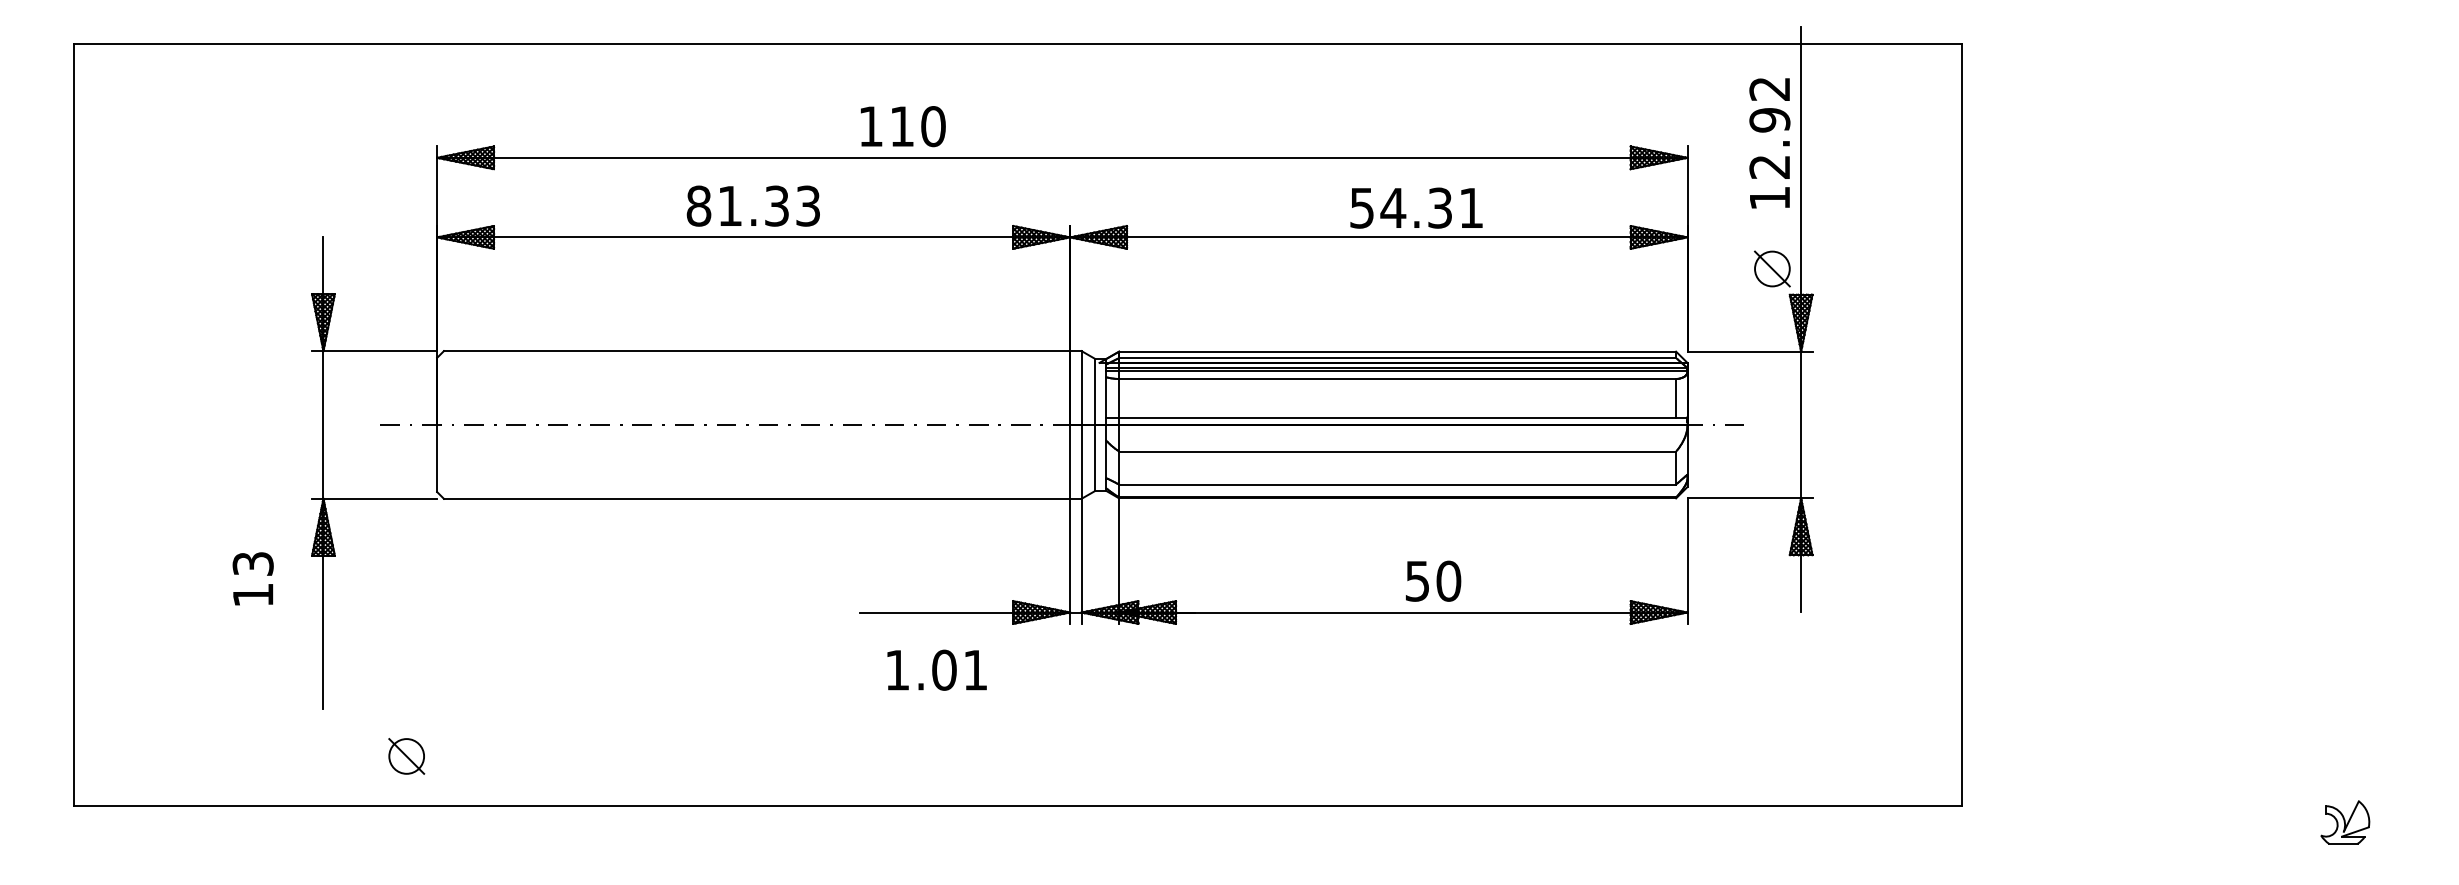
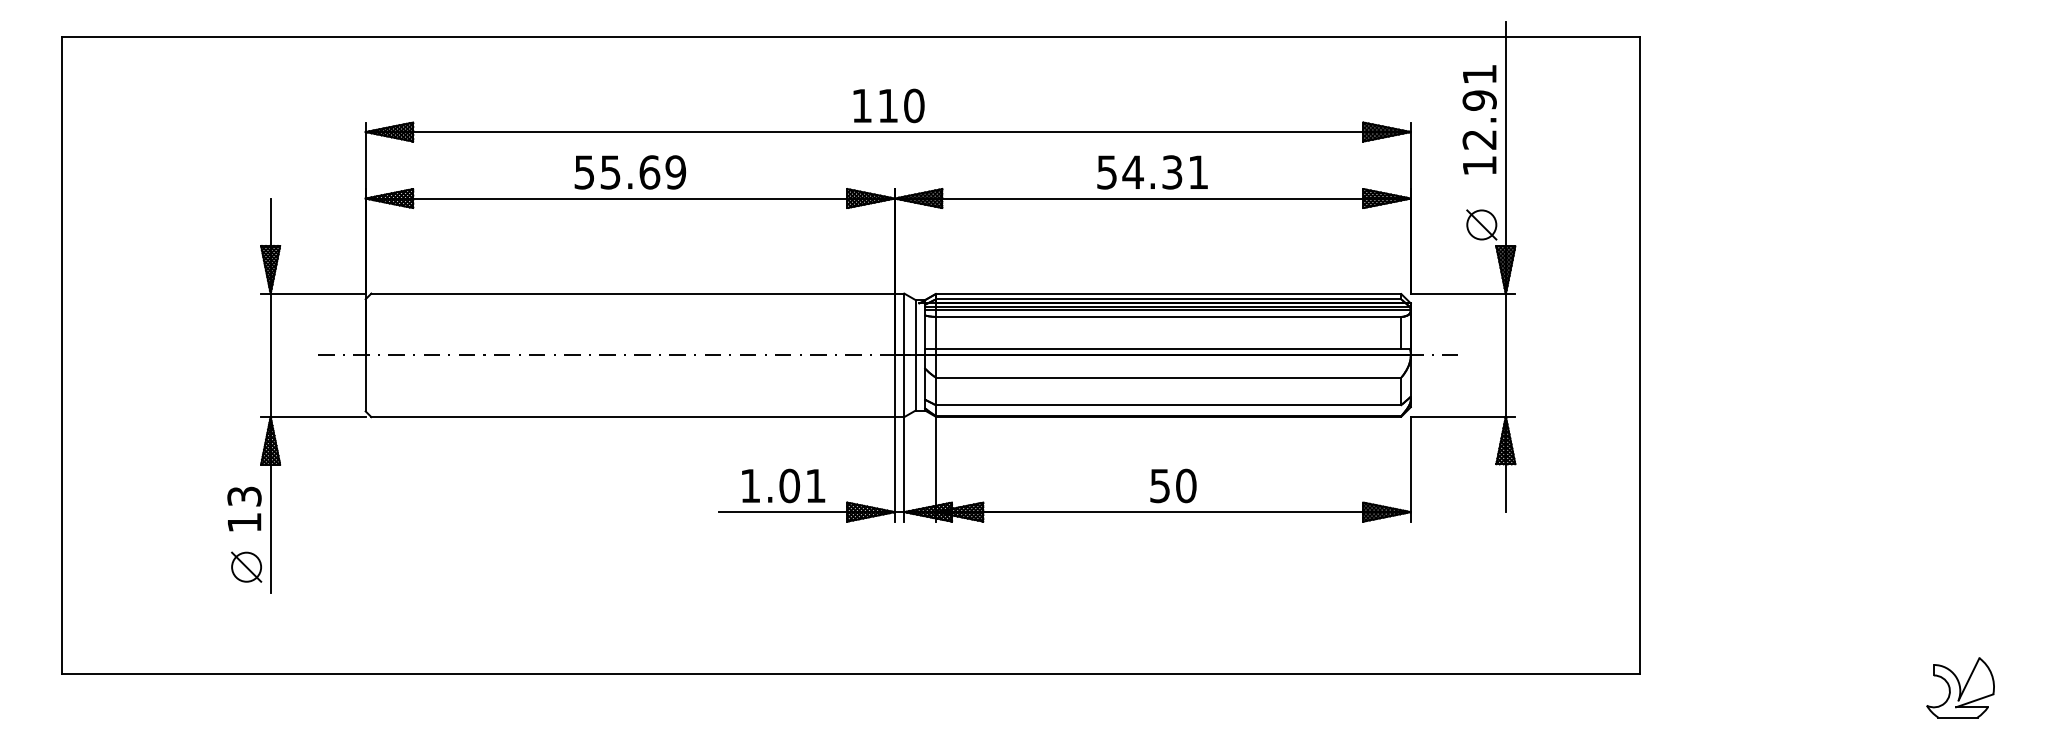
text: (1769, 88) -> (1479, 74), 12.92 -> 12.91
text: (902, 126) -> (888, 105), moved
text: (753, 205) -> (630, 171), 81.33 -> 55.69
text: (1416, 207) -> (1152, 171), moved
text: (252, 578) -> (243, 508), moved
text: (1433, 580) -> (1173, 485), moved
text: (936, 669) -> (783, 485), moved
part: (406, 756) -> (246, 567), moved
part: (2345, 822) -> (1960, 687), size x1.67

